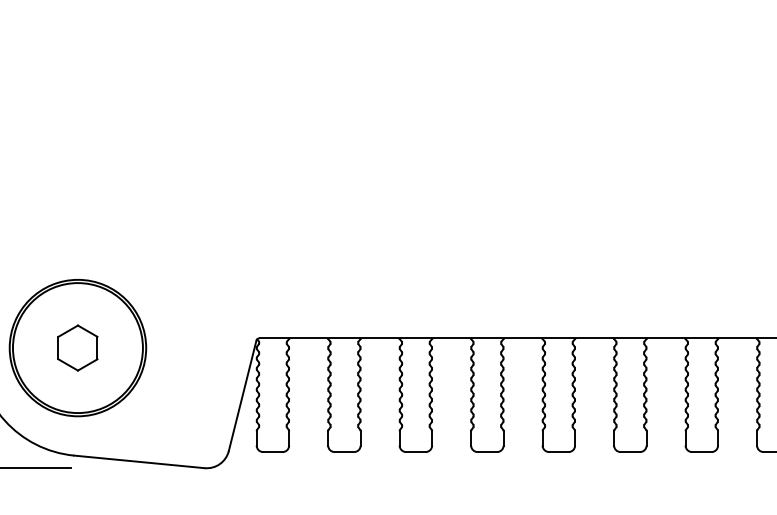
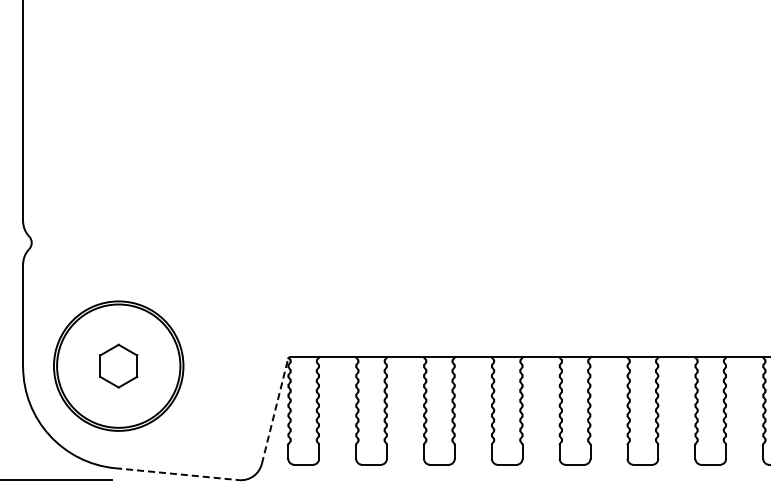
line: (242, 395) -> (274, 411), solid -> dashed
line: (139, 462) -> (177, 474), solid -> dashed

